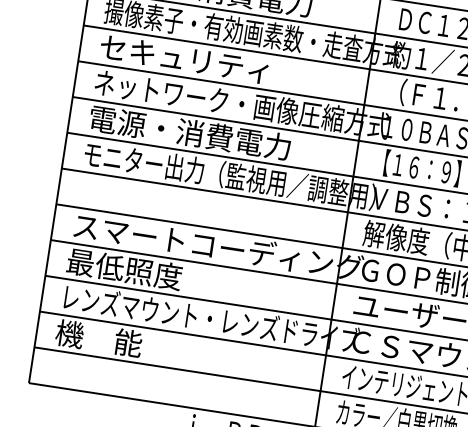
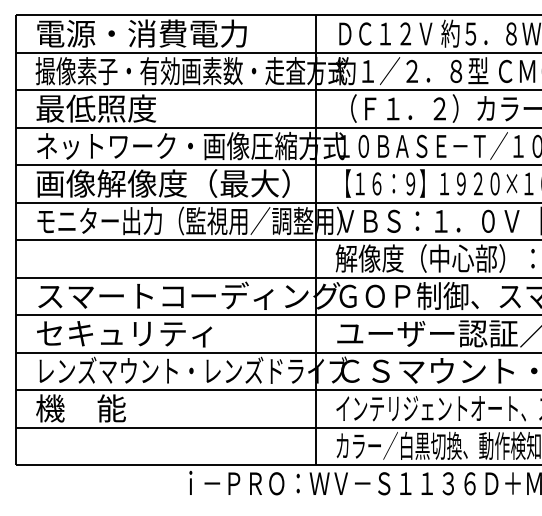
text: (184, 58) -> (124, 108), セキュリティ -> 最低照度
text: (209, 135) -> (162, 183), 電源・消費電力 -> 画像解像度（最大）
text: (151, 273) -> (124, 333), 最低照度 -> セキュリティ

